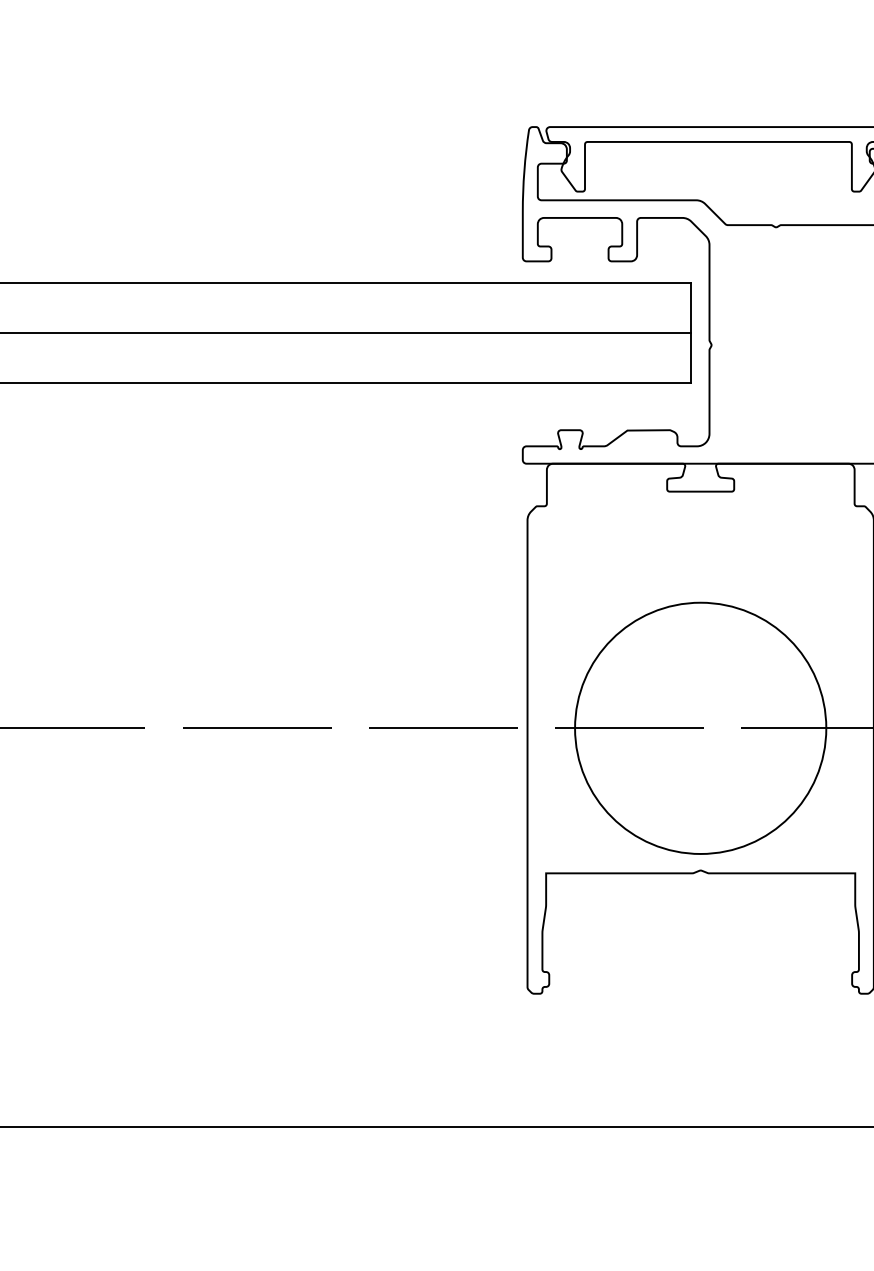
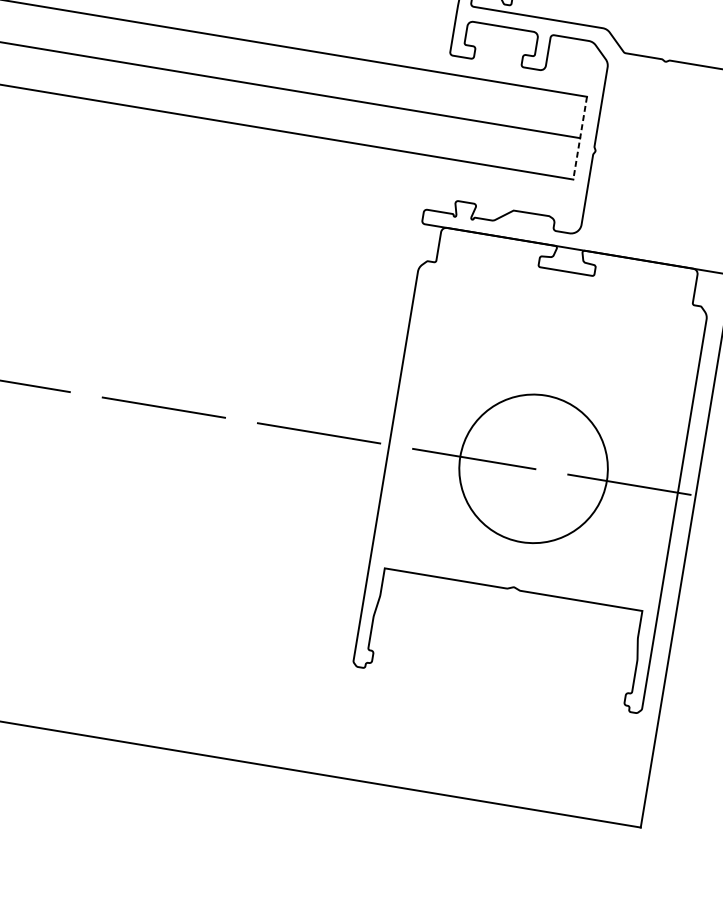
line: (691, 333) -> (580, 138), solid -> dashed
circle: (700, 727) -> (533, 468), size x0.7

